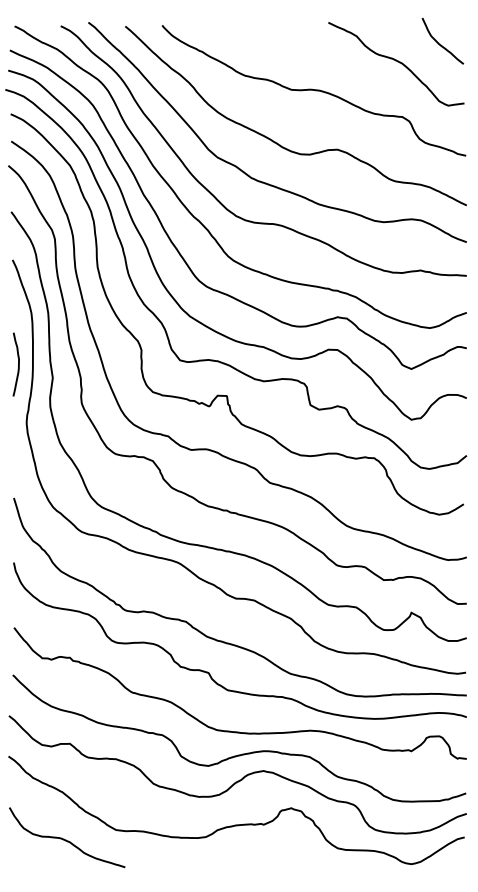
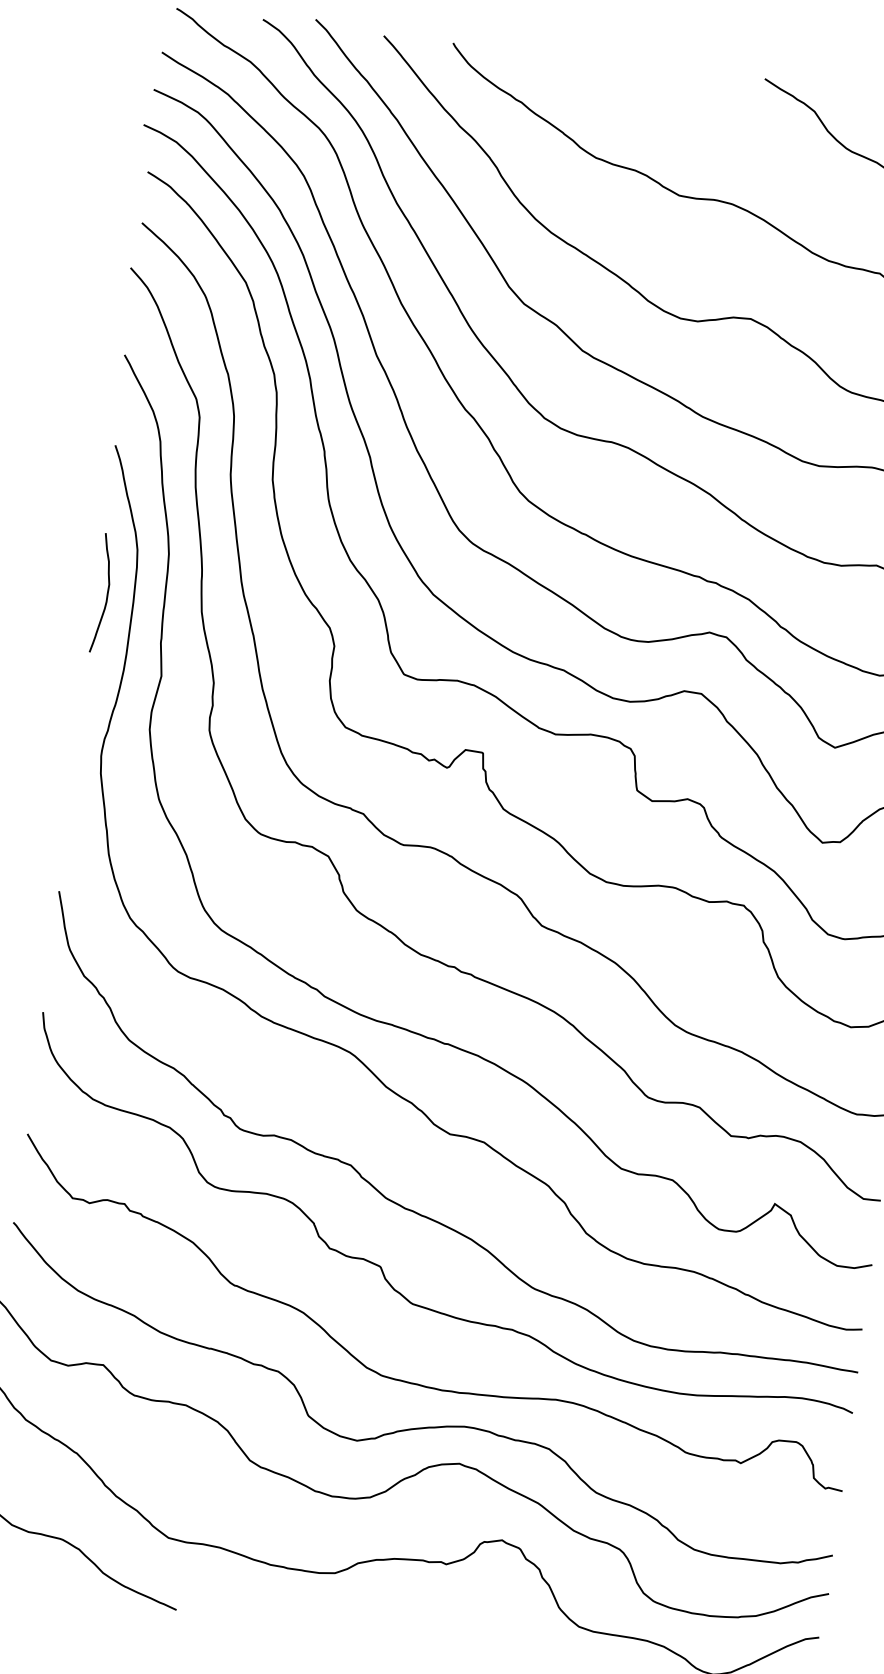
curve: (18, 364) -> (106, 593), moved

